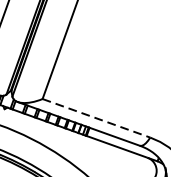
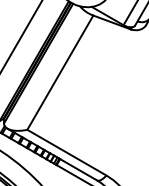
line: (95, 118) -> (66, 152), dashed -> solid

